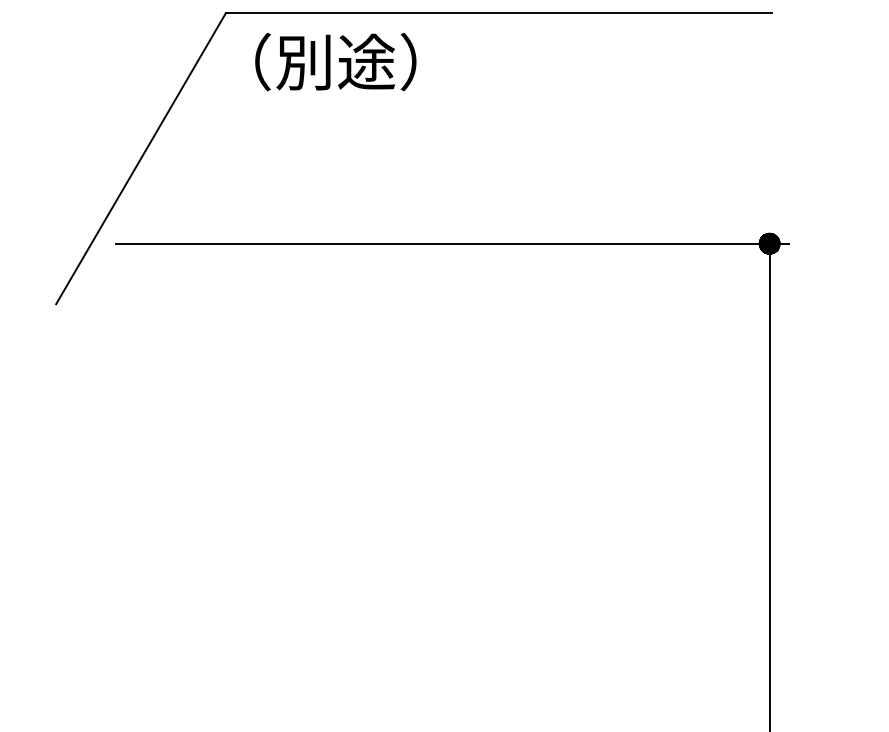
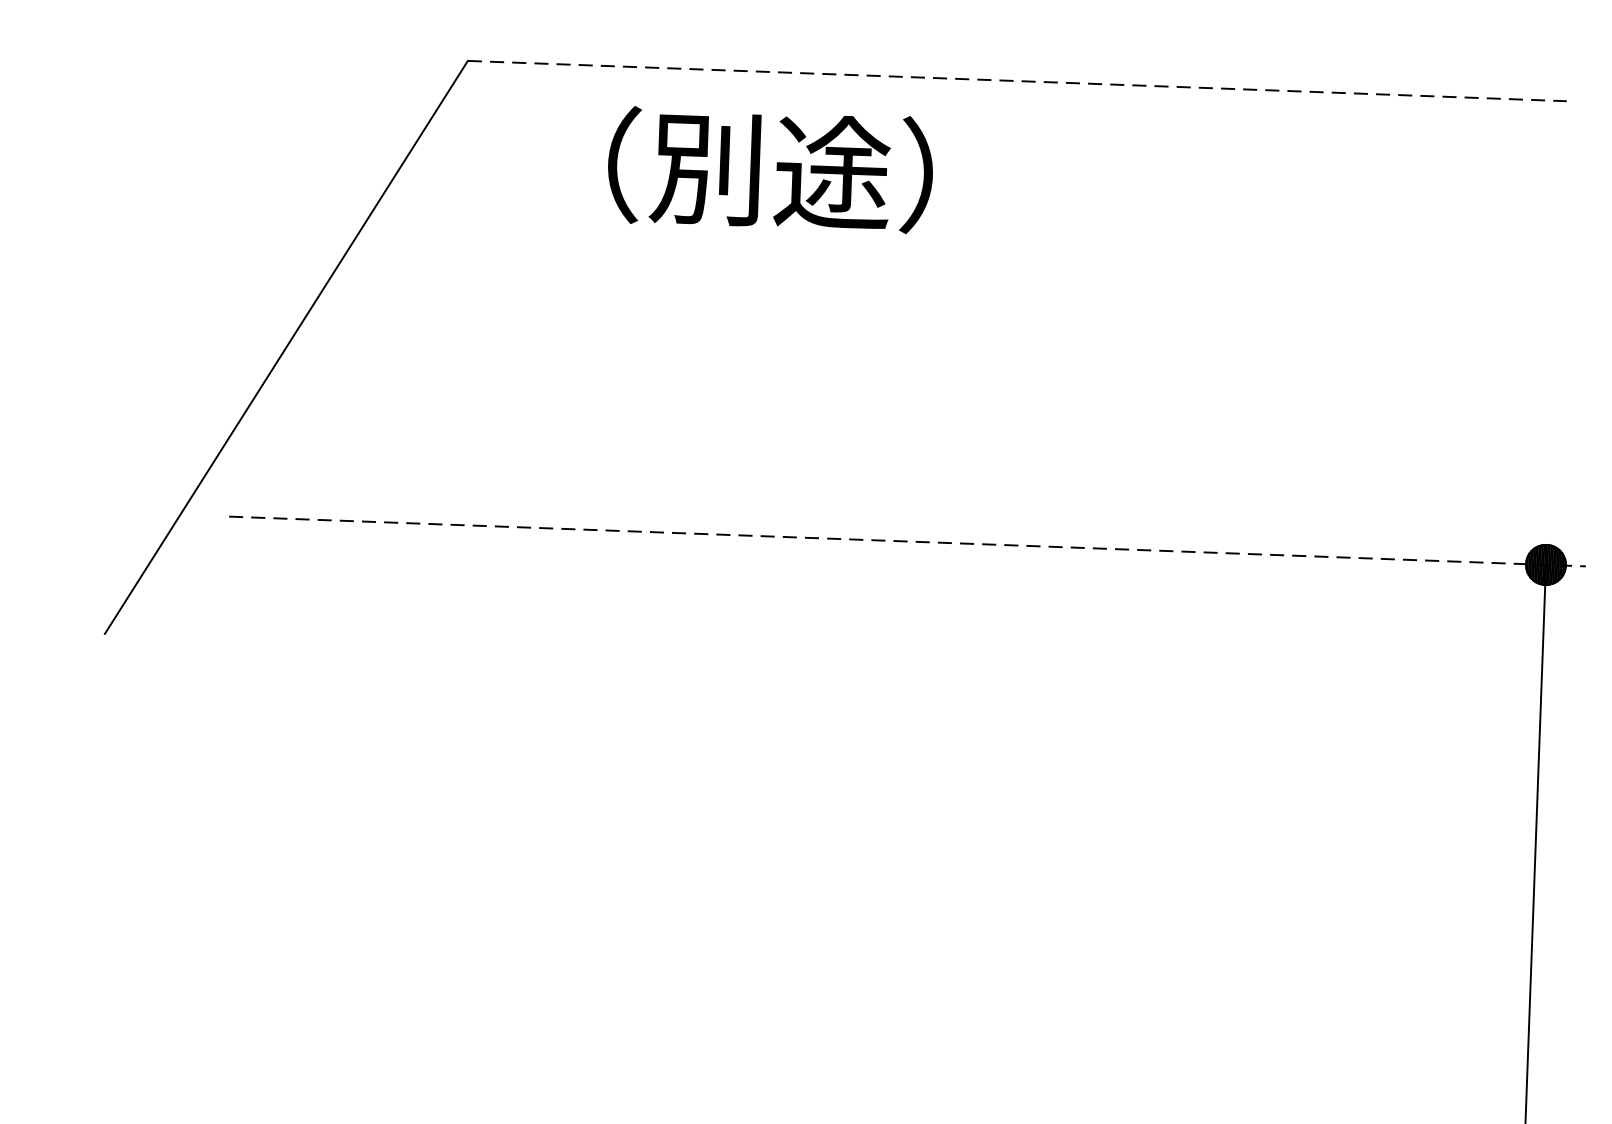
line: (498, 13) -> (1017, 81), solid -> dashed
text: (335, 61) -> (769, 168), moved
line: (452, 243) -> (907, 540), solid -> dashed

